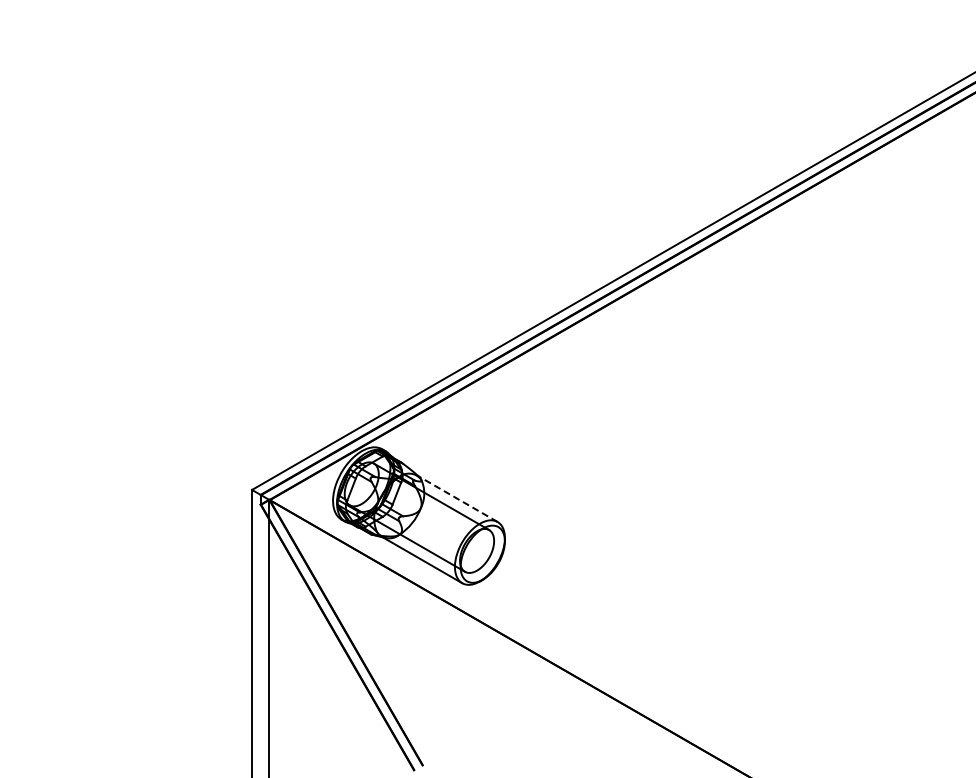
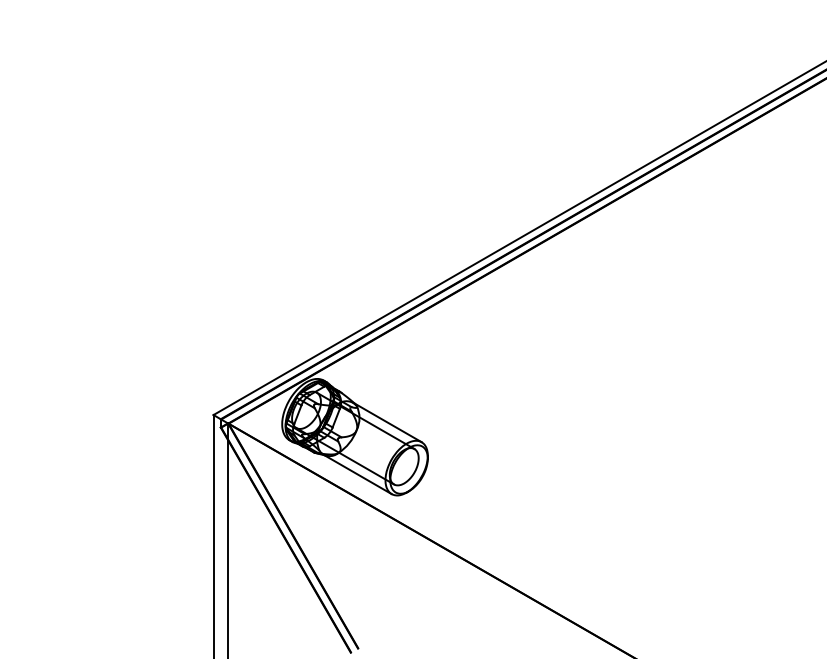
line: (457, 498) -> (387, 422), dashed -> solid

